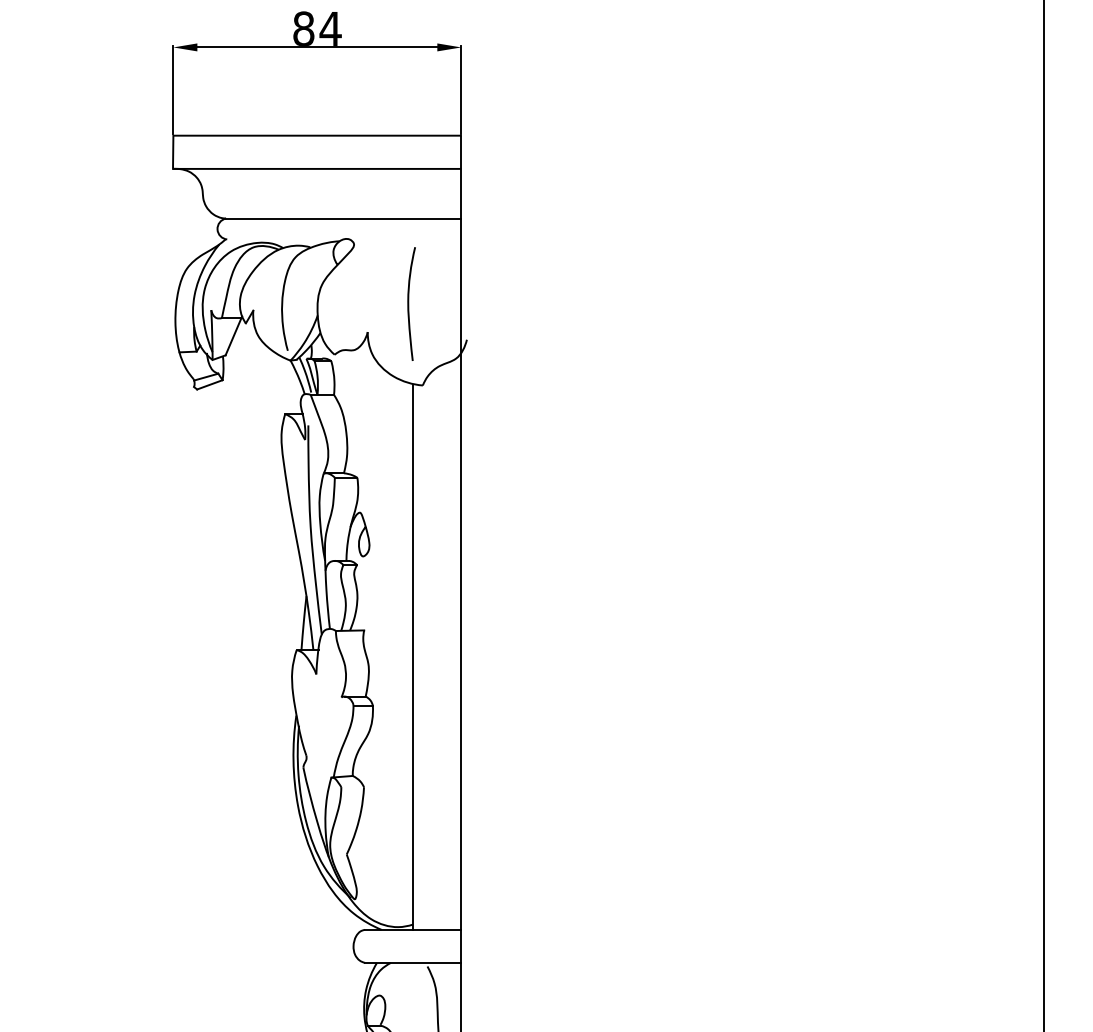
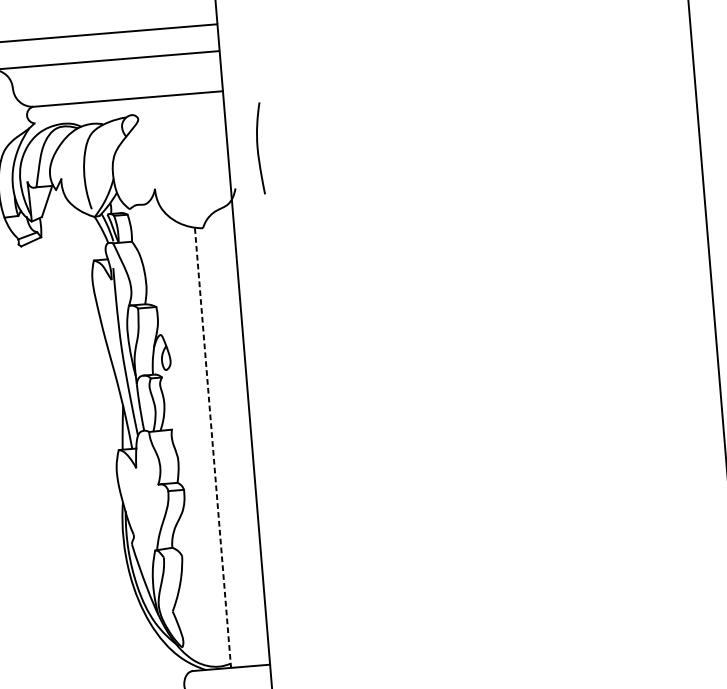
curve: (409, 303) -> (258, 148), moved
line: (412, 657) -> (212, 448), solid -> dashed

